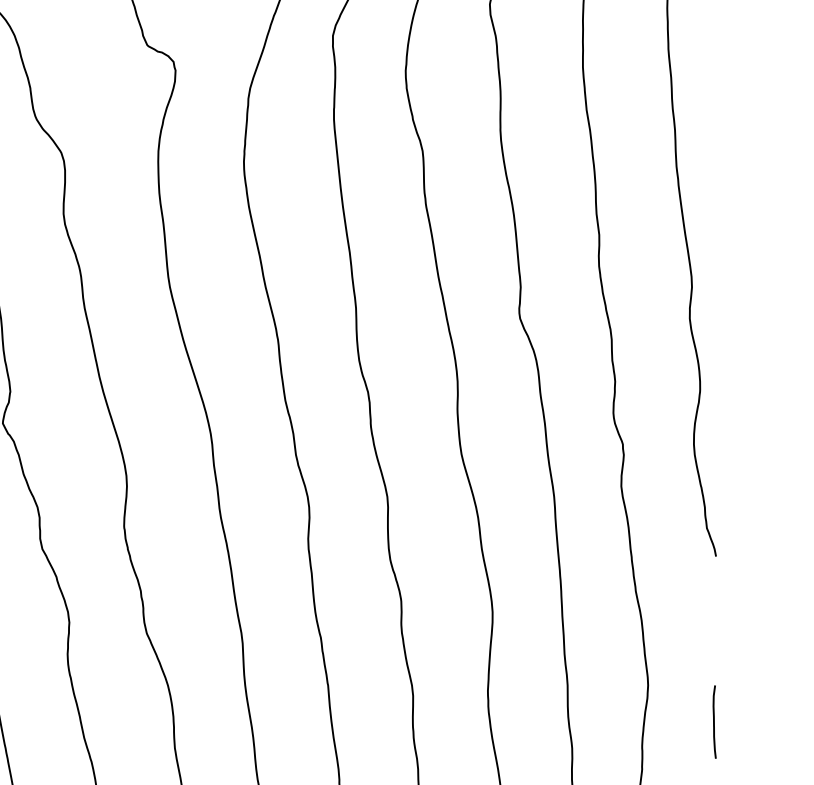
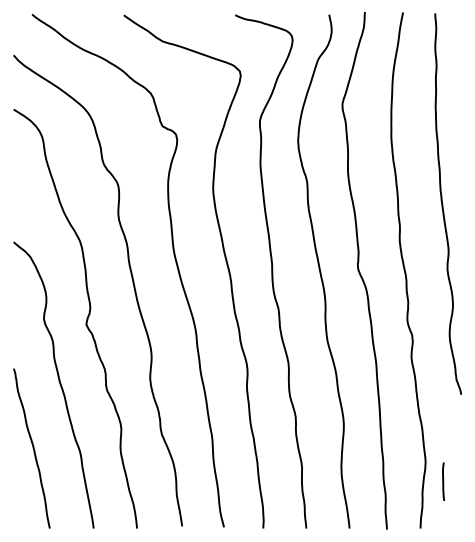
line: (714, 721) -> (443, 481), moved

